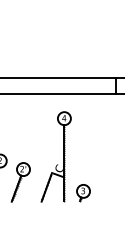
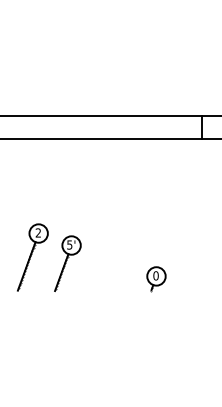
part: (63, 156) -> (128, 227), removed
text: (22, 168) -> (69, 244), 2' -> 5'
text: (82, 190) -> (155, 275), 3 -> 0

